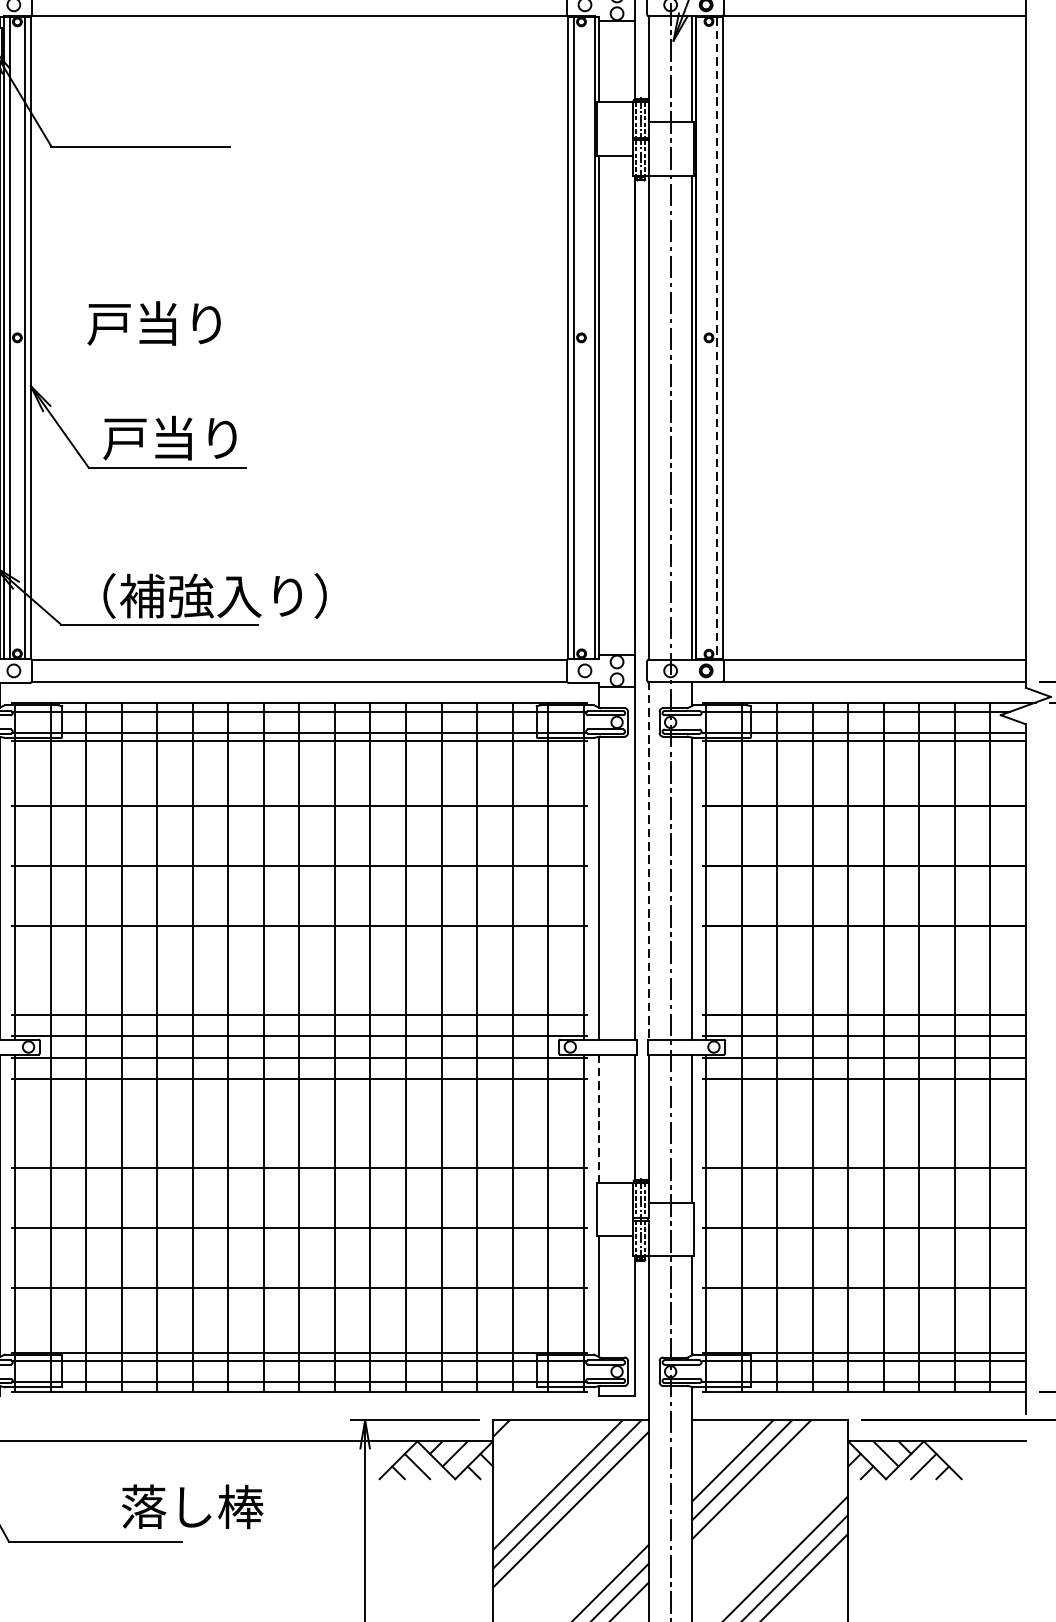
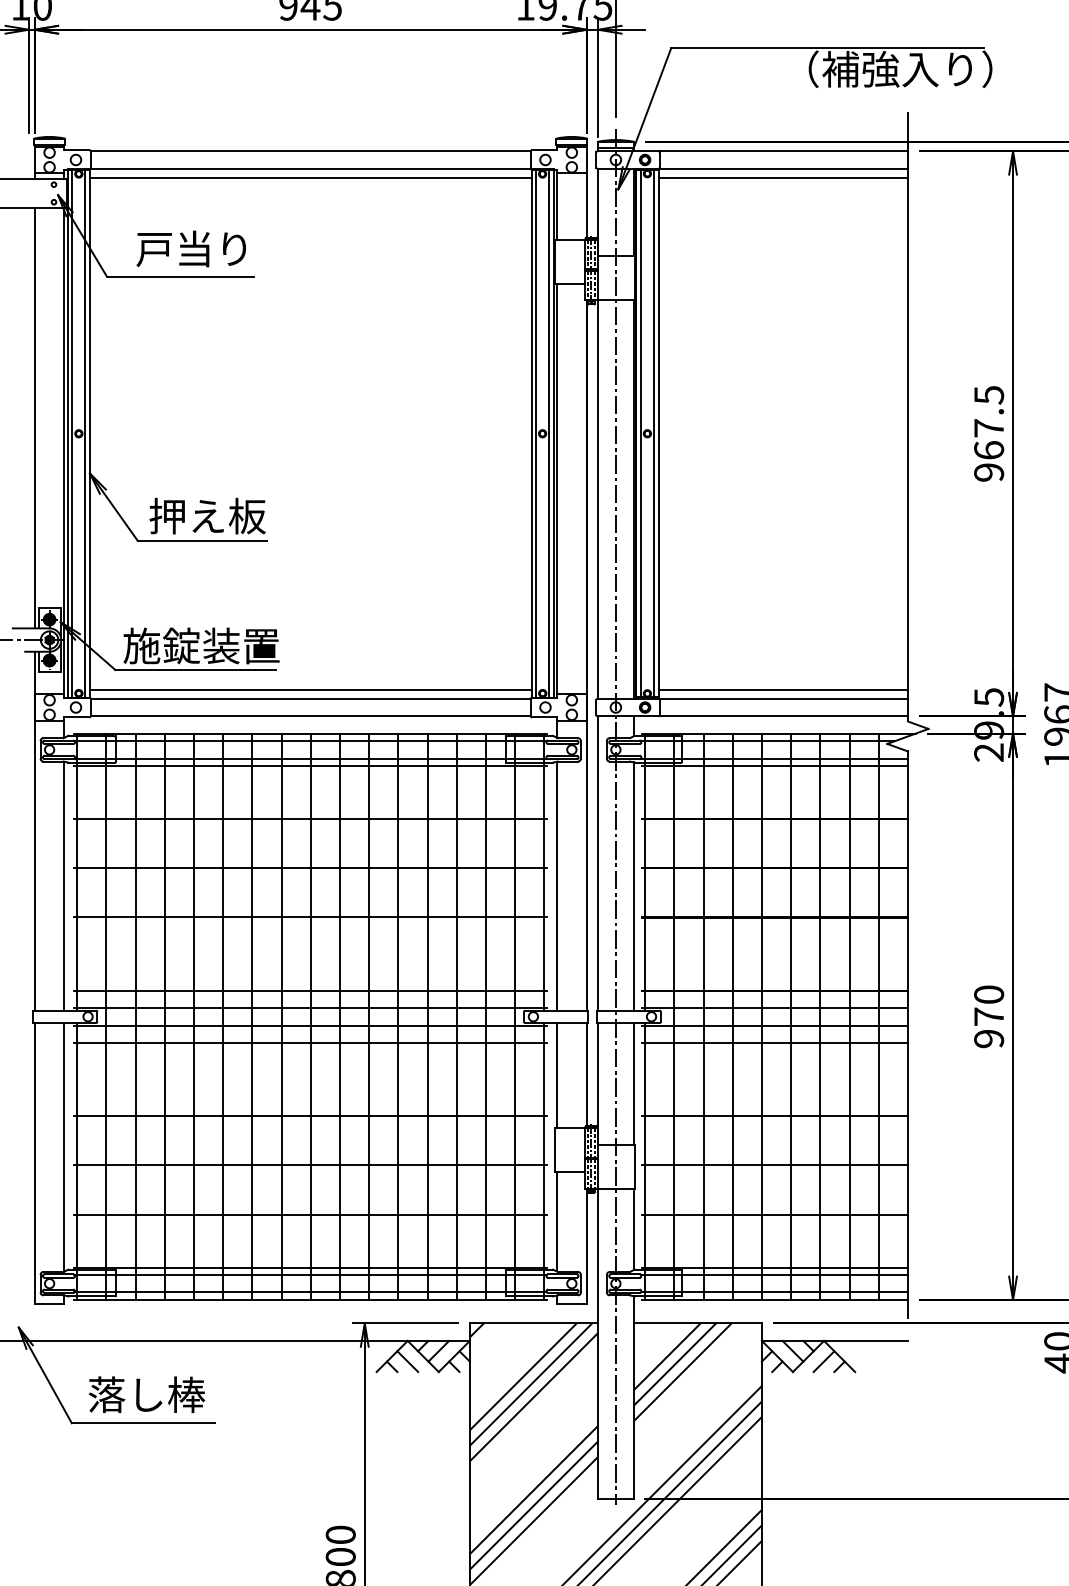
line: (299, 26) -> (310, 177), added
line: (873, 26) -> (782, 177), added
text: (153, 322) -> (190, 248), moved
line: (589, 337) -> (549, 433), added
line: (701, 337) -> (641, 433), added
line: (716, 337) -> (653, 433), dashed -> solid
text: (173, 437) -> (207, 515), 戸当り -> 押え板
text: (199, 595) -> (228, 645), （補強入り） -> 施錠装置
line: (299, 650) -> (310, 690), added
line: (873, 650) -> (782, 690), added
line: (649, 860) -> (598, 863), dashed -> solid
line: (599, 1118) -> (557, 1075), dashed -> solid
text: (192, 1506) -> (146, 1394), moved

